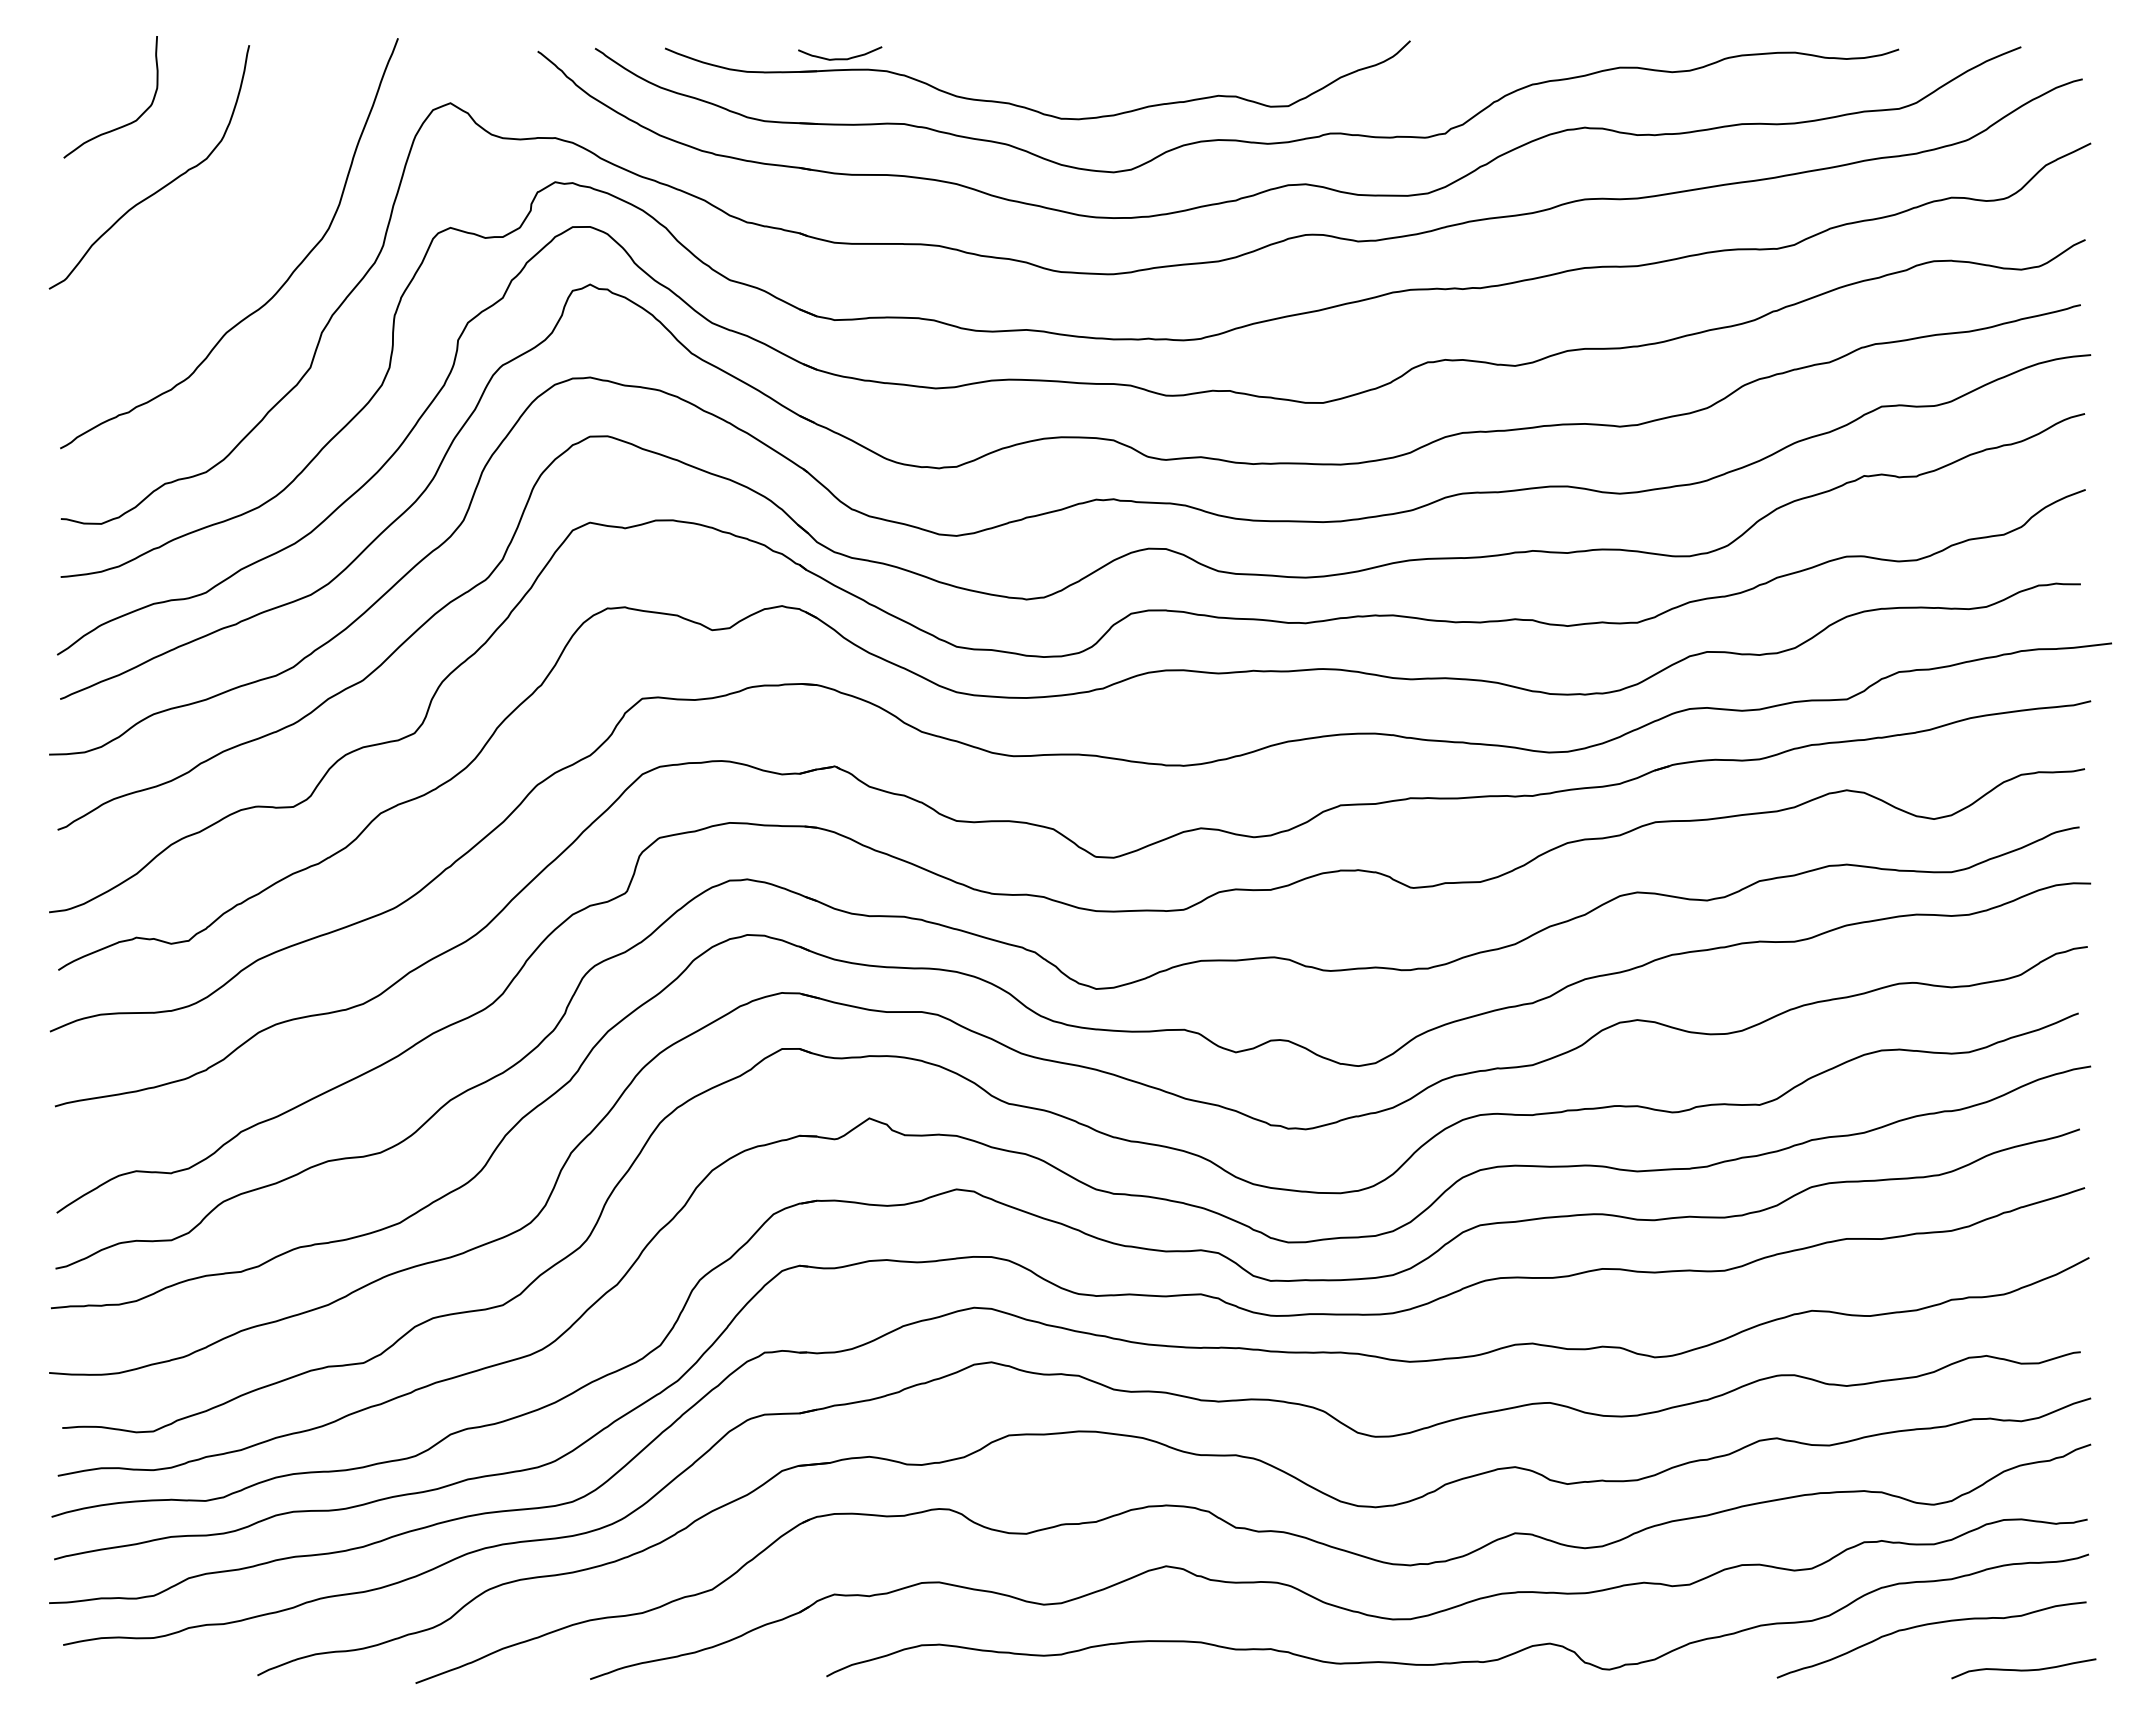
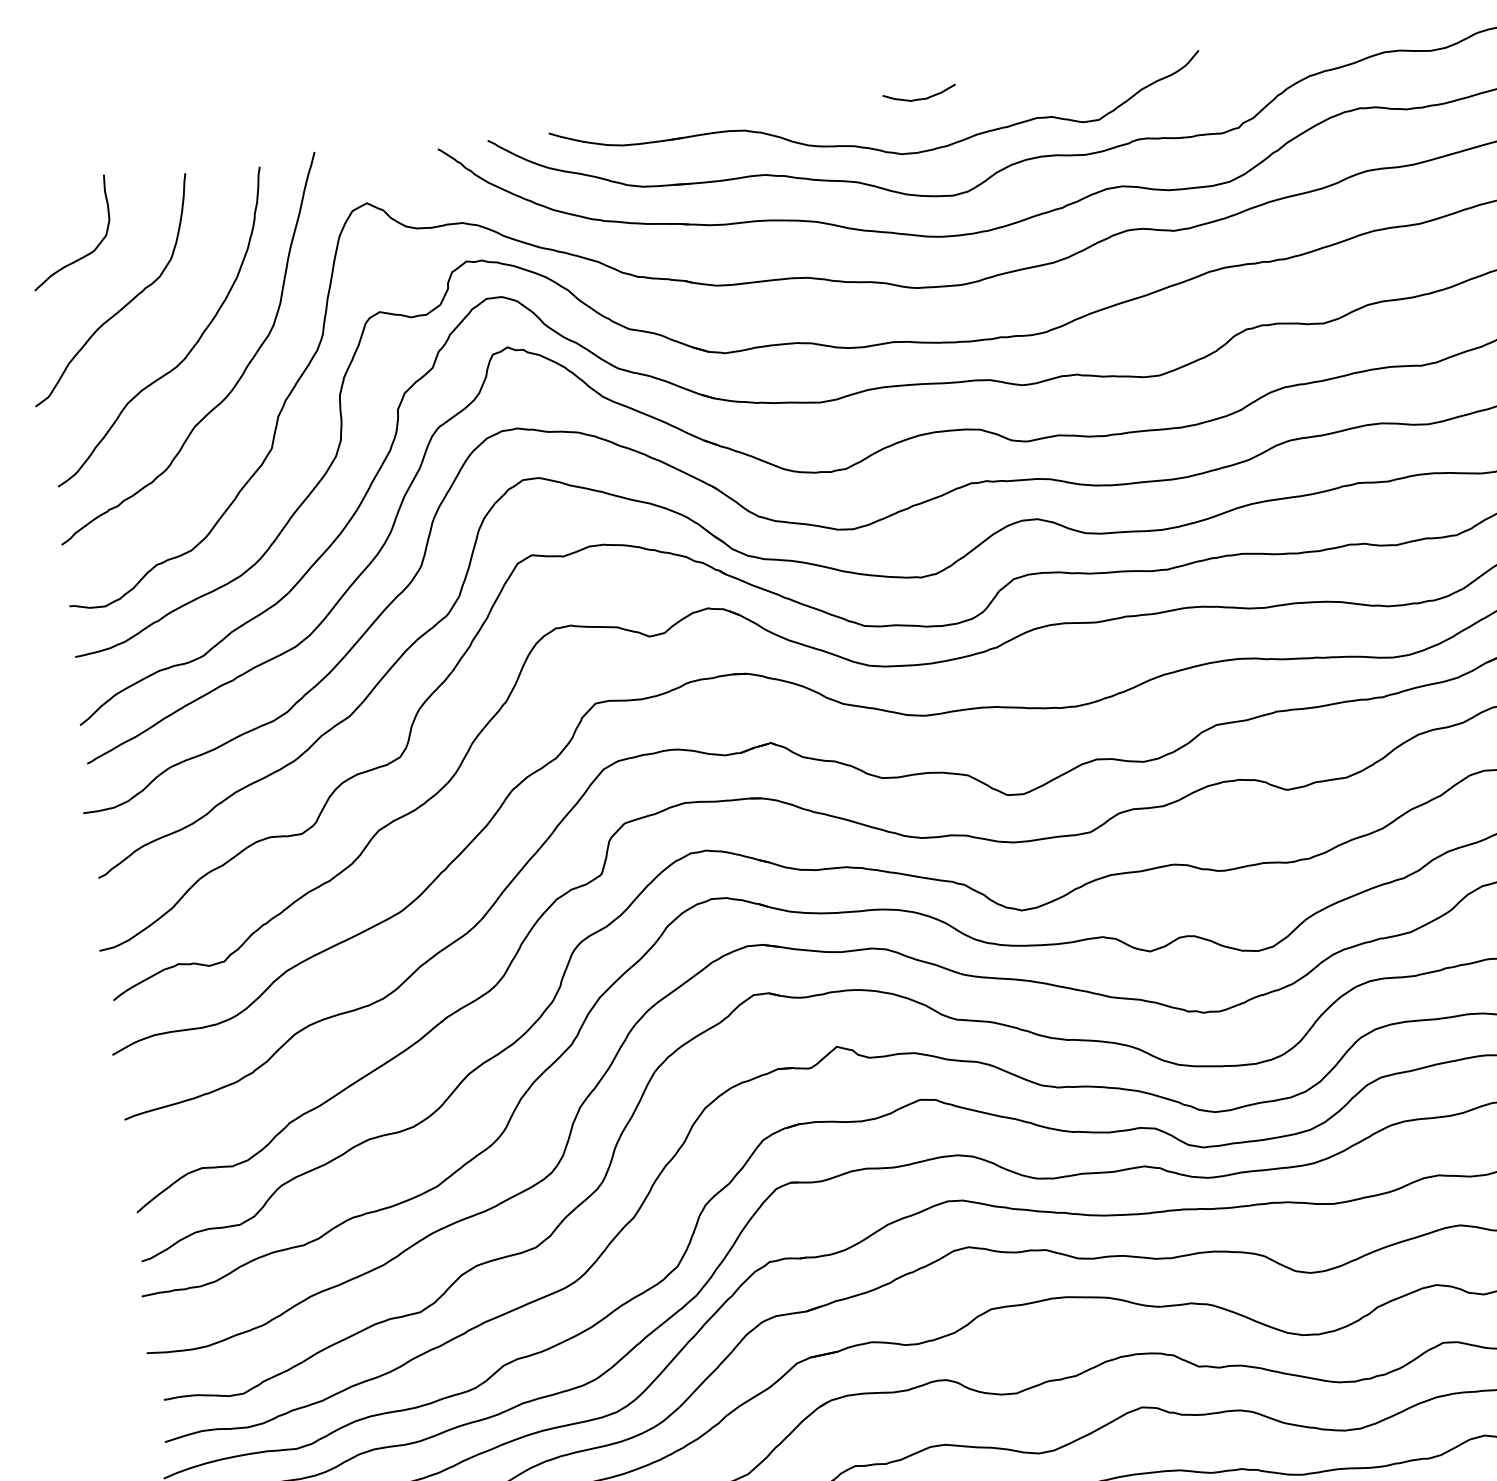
curve: (840, 58) -> (920, 98), moved
curve: (230, 246) -> (189, 350), added

